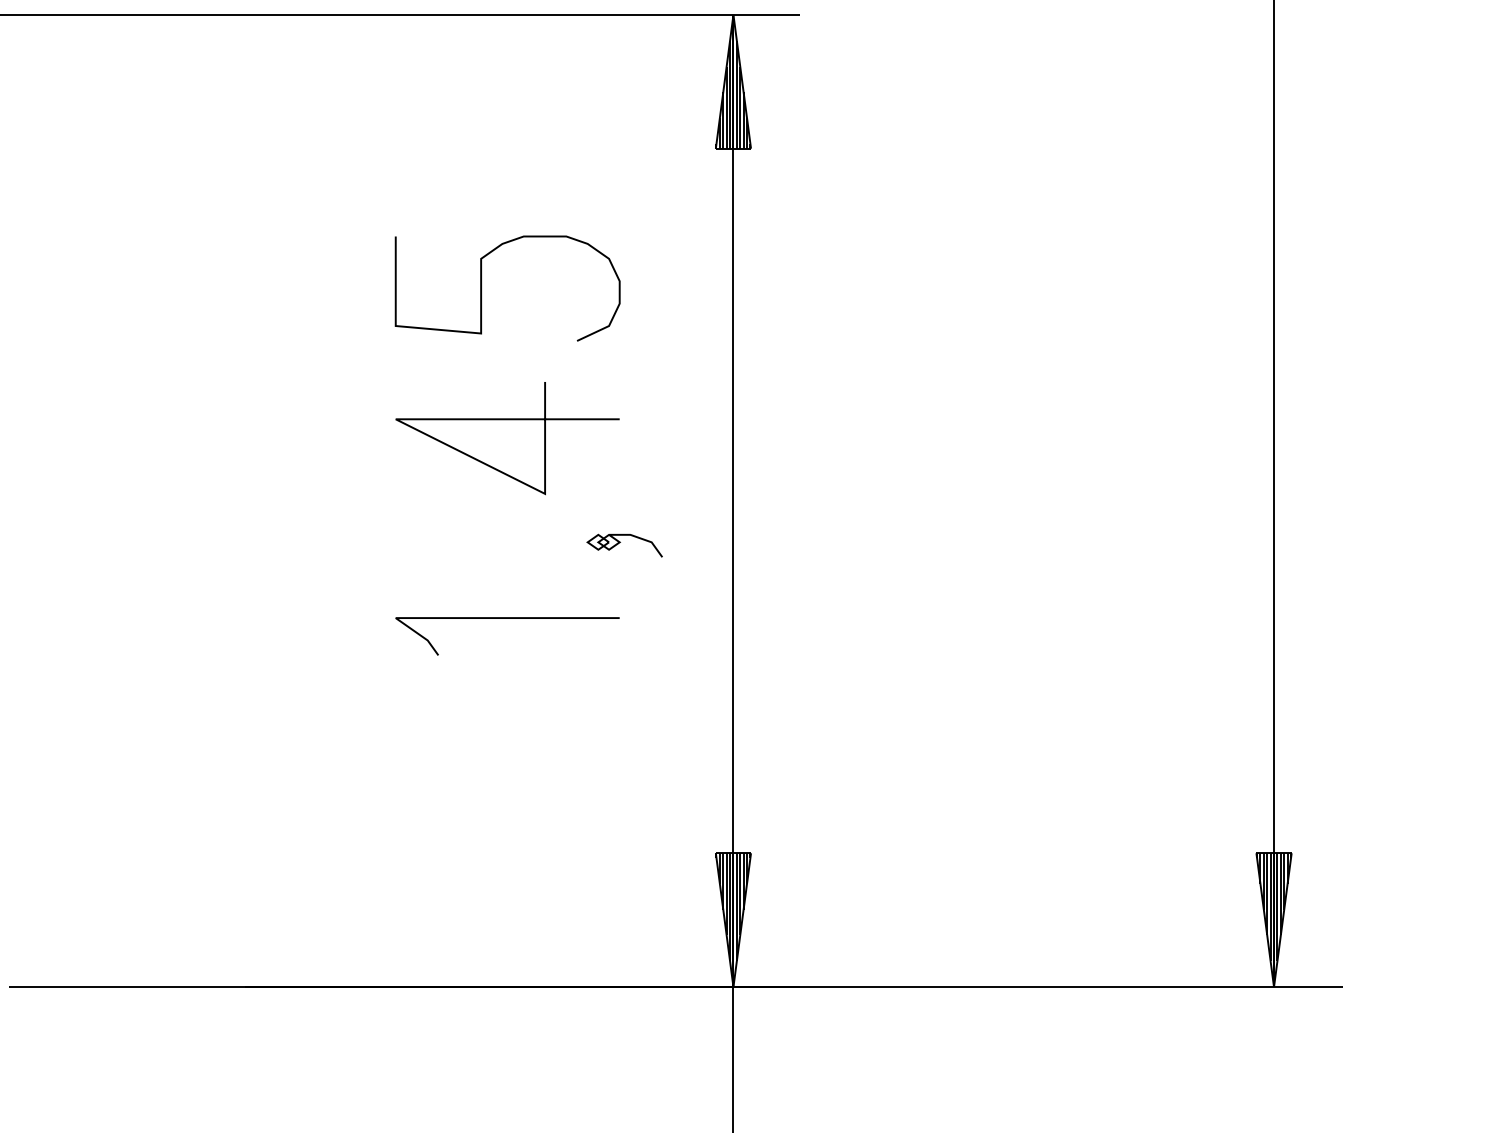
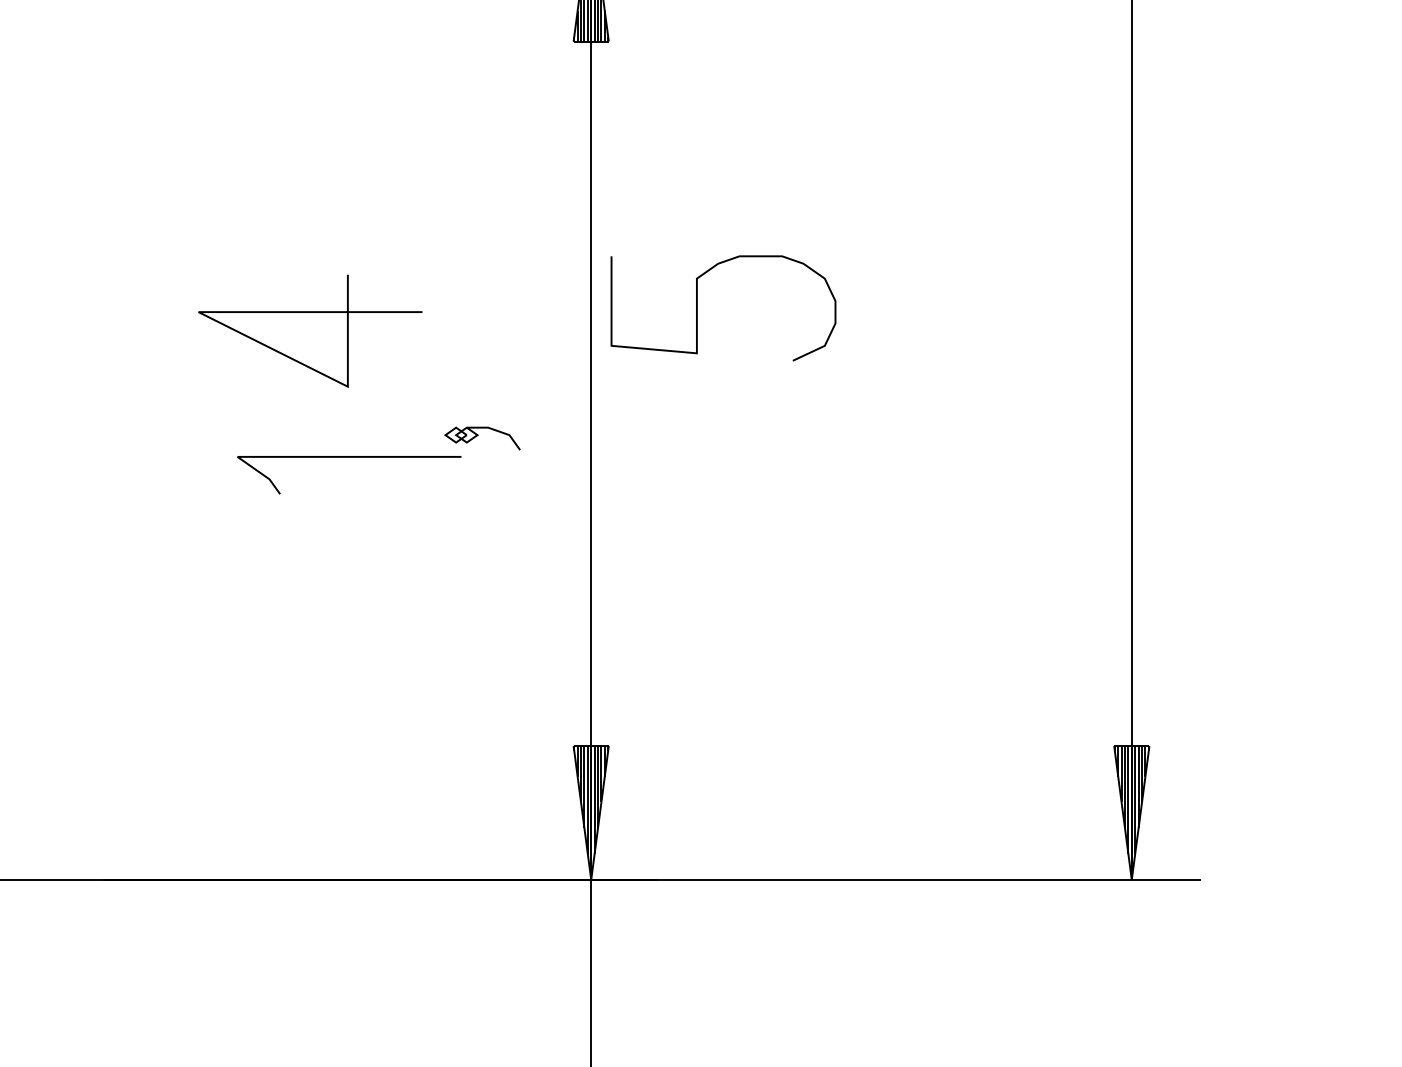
curve: (481, 288) -> (697, 308), moved
line: (507, 420) -> (310, 313), moved
line: (507, 618) -> (349, 457), moved

